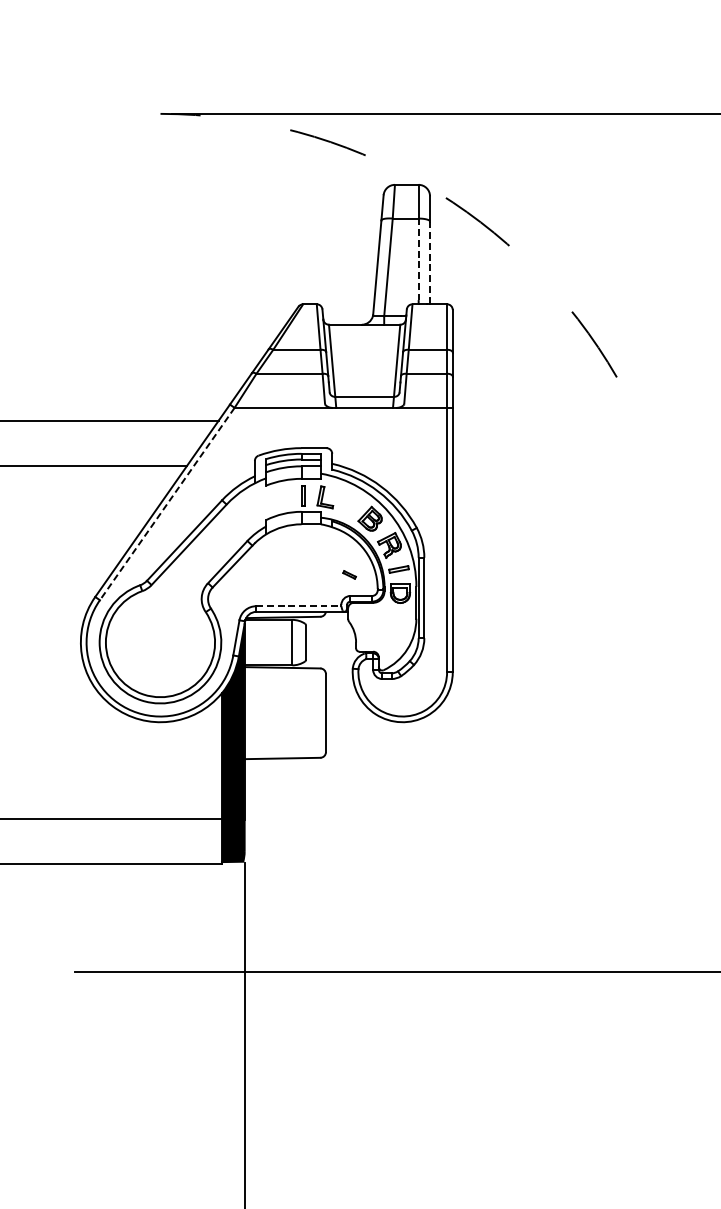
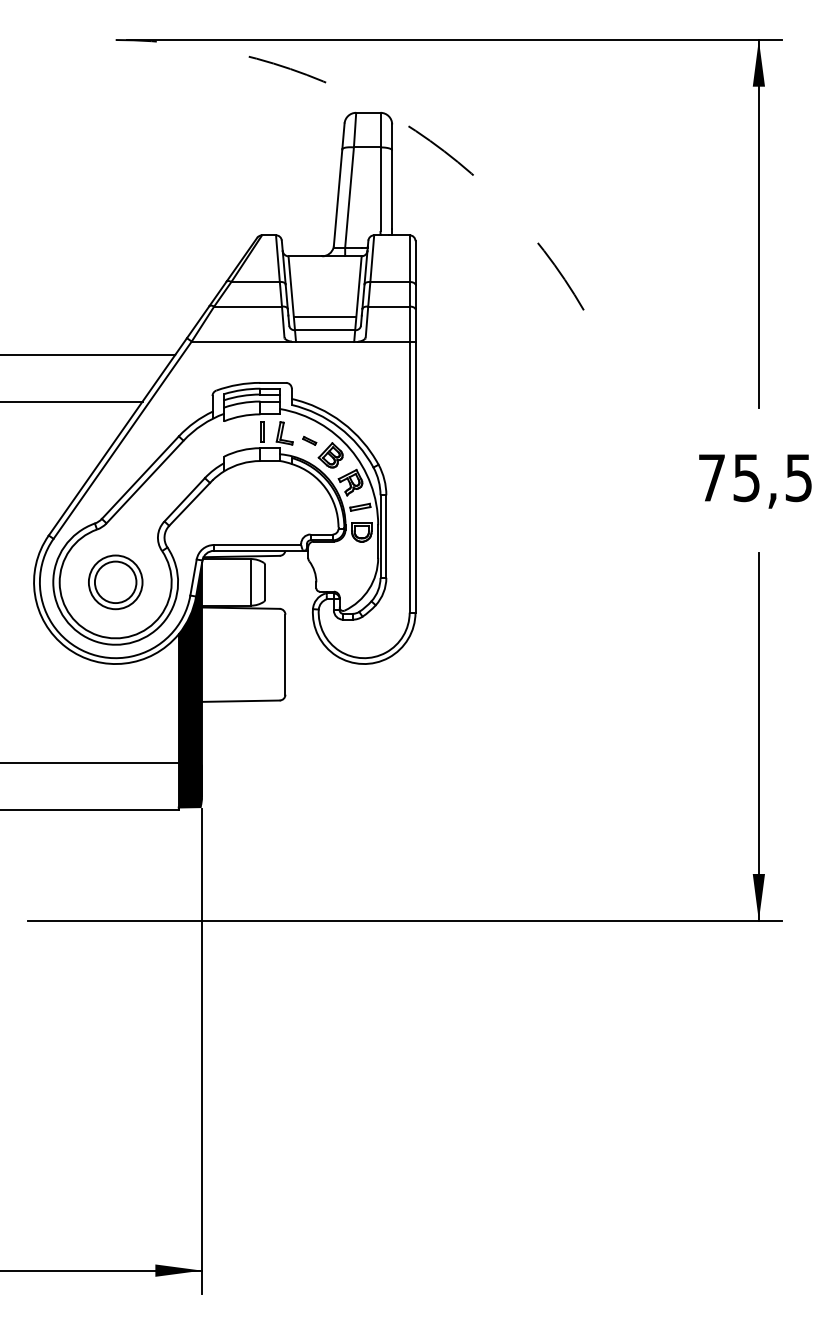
line: (418, 259) -> (380, 189), dashed -> solid
line: (430, 259) -> (392, 189), dashed -> solid
line: (365, 383) -> (325, 316), added
line: (167, 504) -> (122, 440), dashed -> solid
part: (349, 574) -> (309, 440), moved
line: (298, 606) -> (257, 545), dashed -> solid
part: (160, 642) -> (115, 582), added

